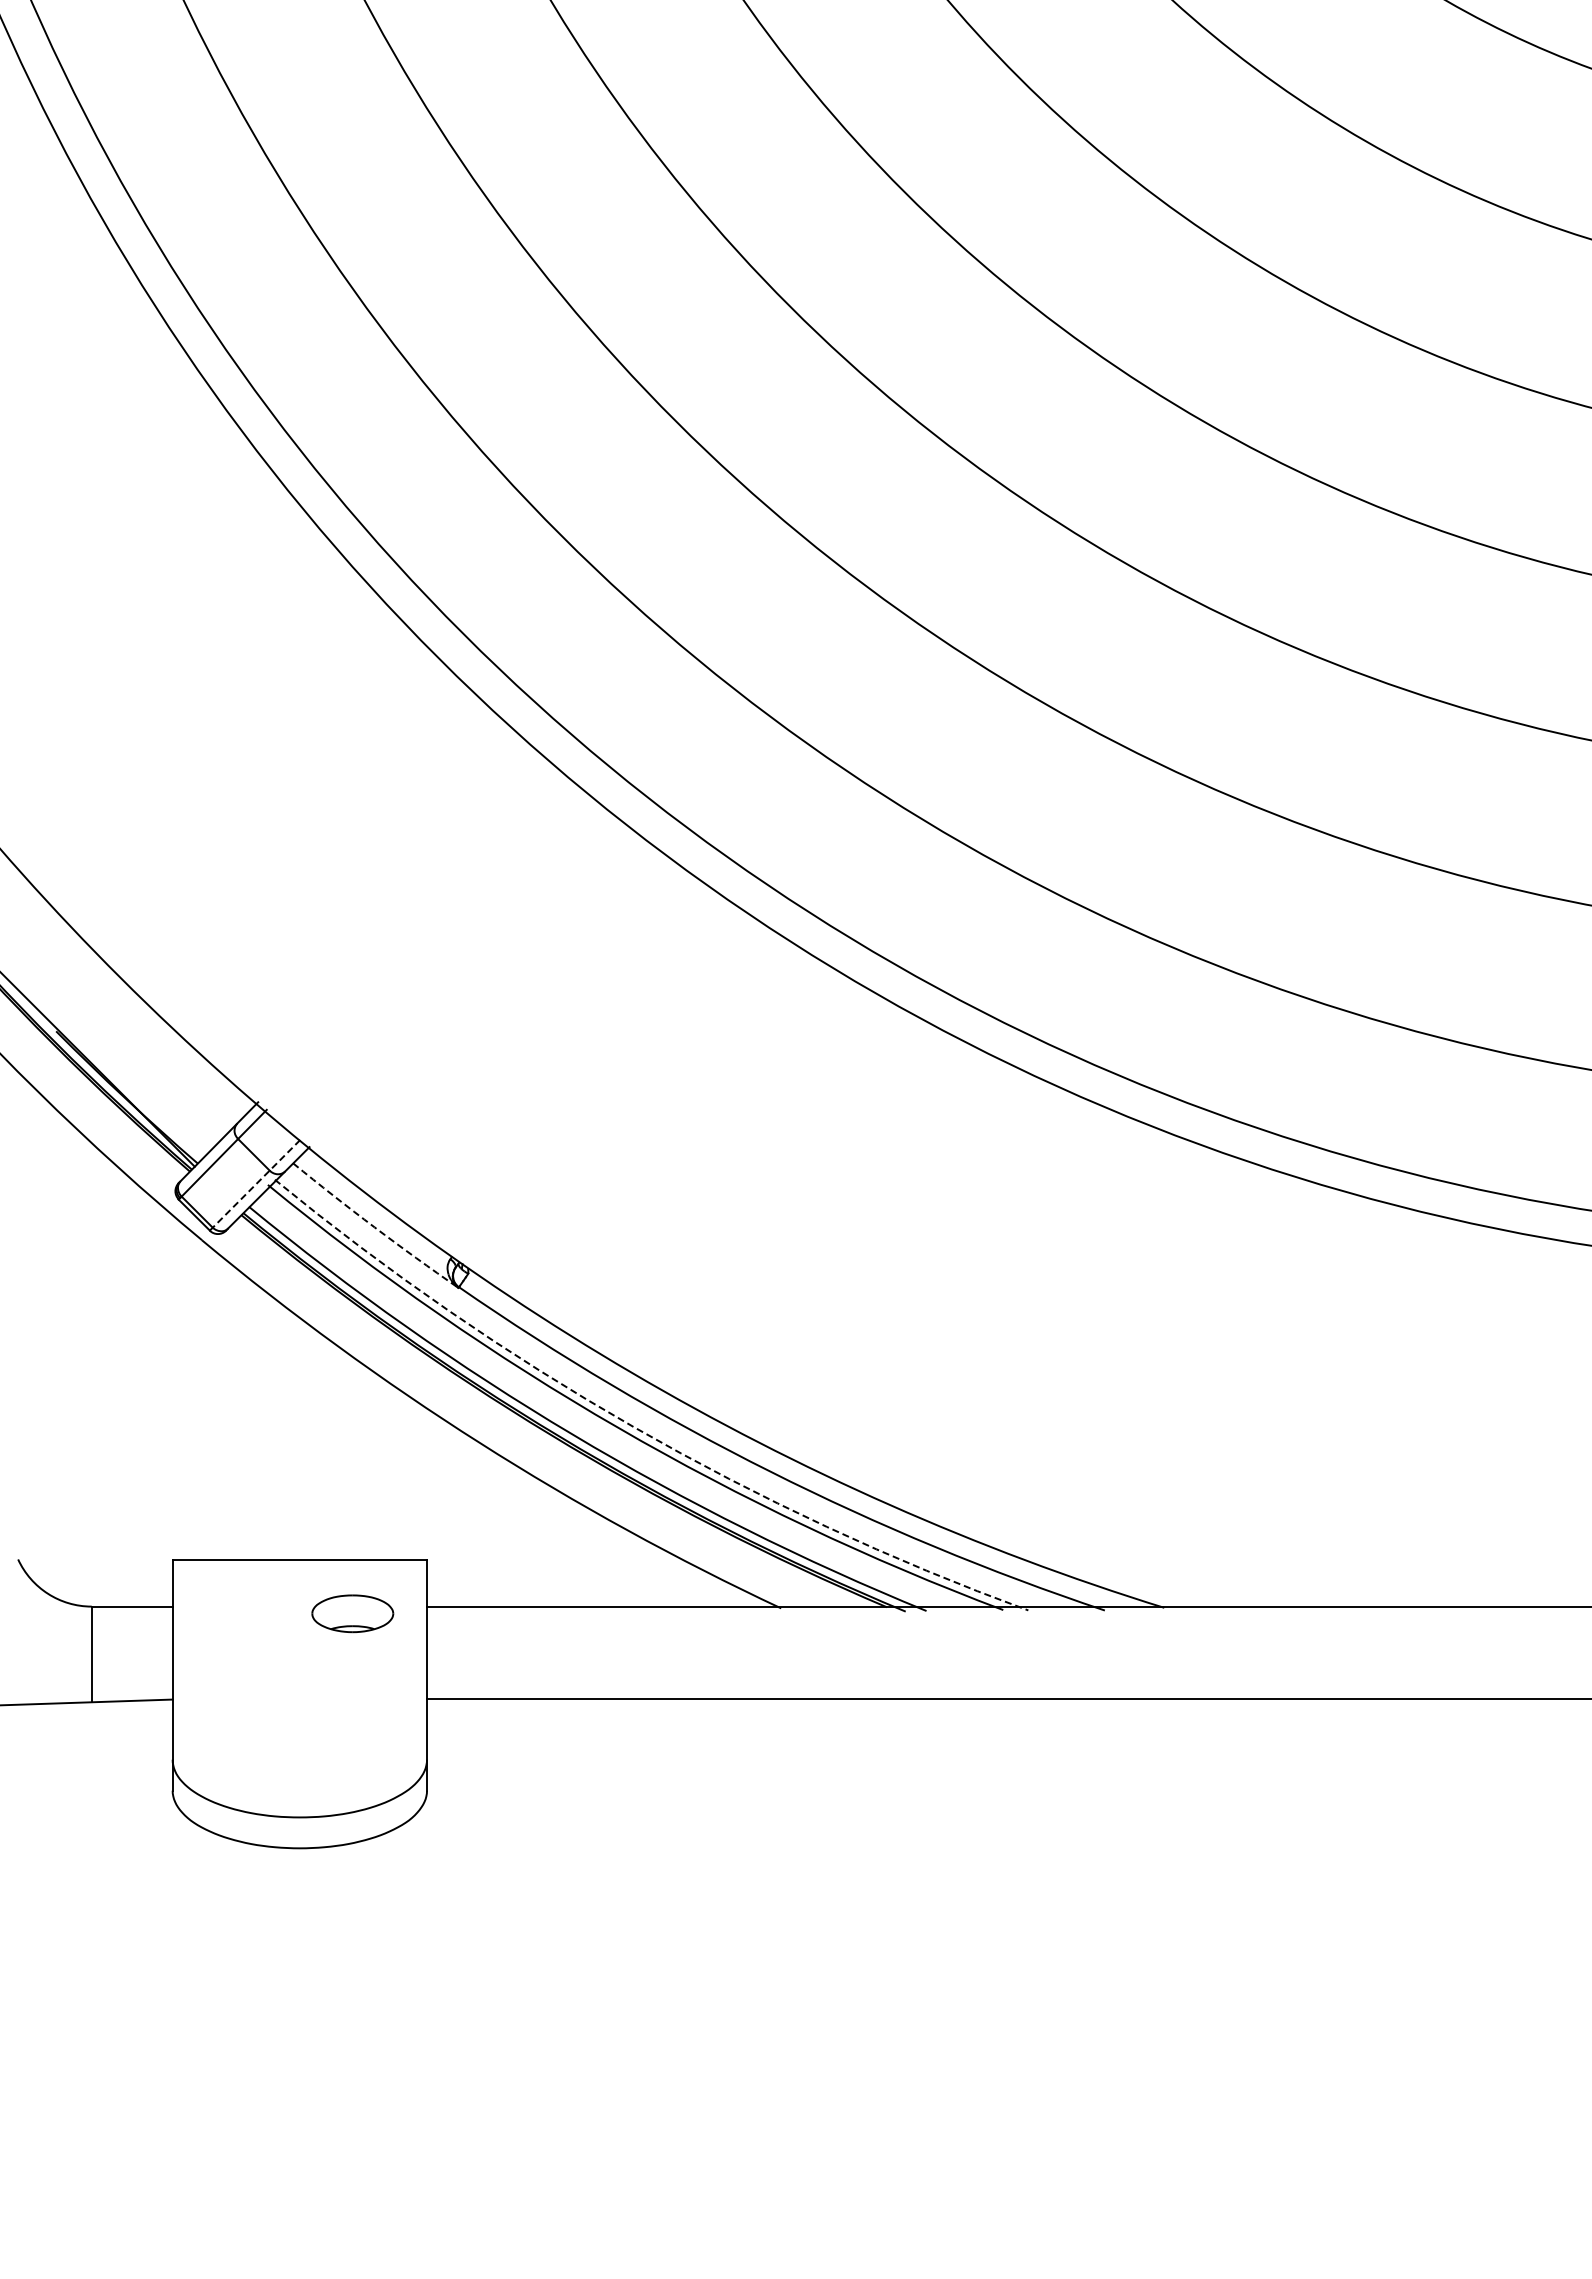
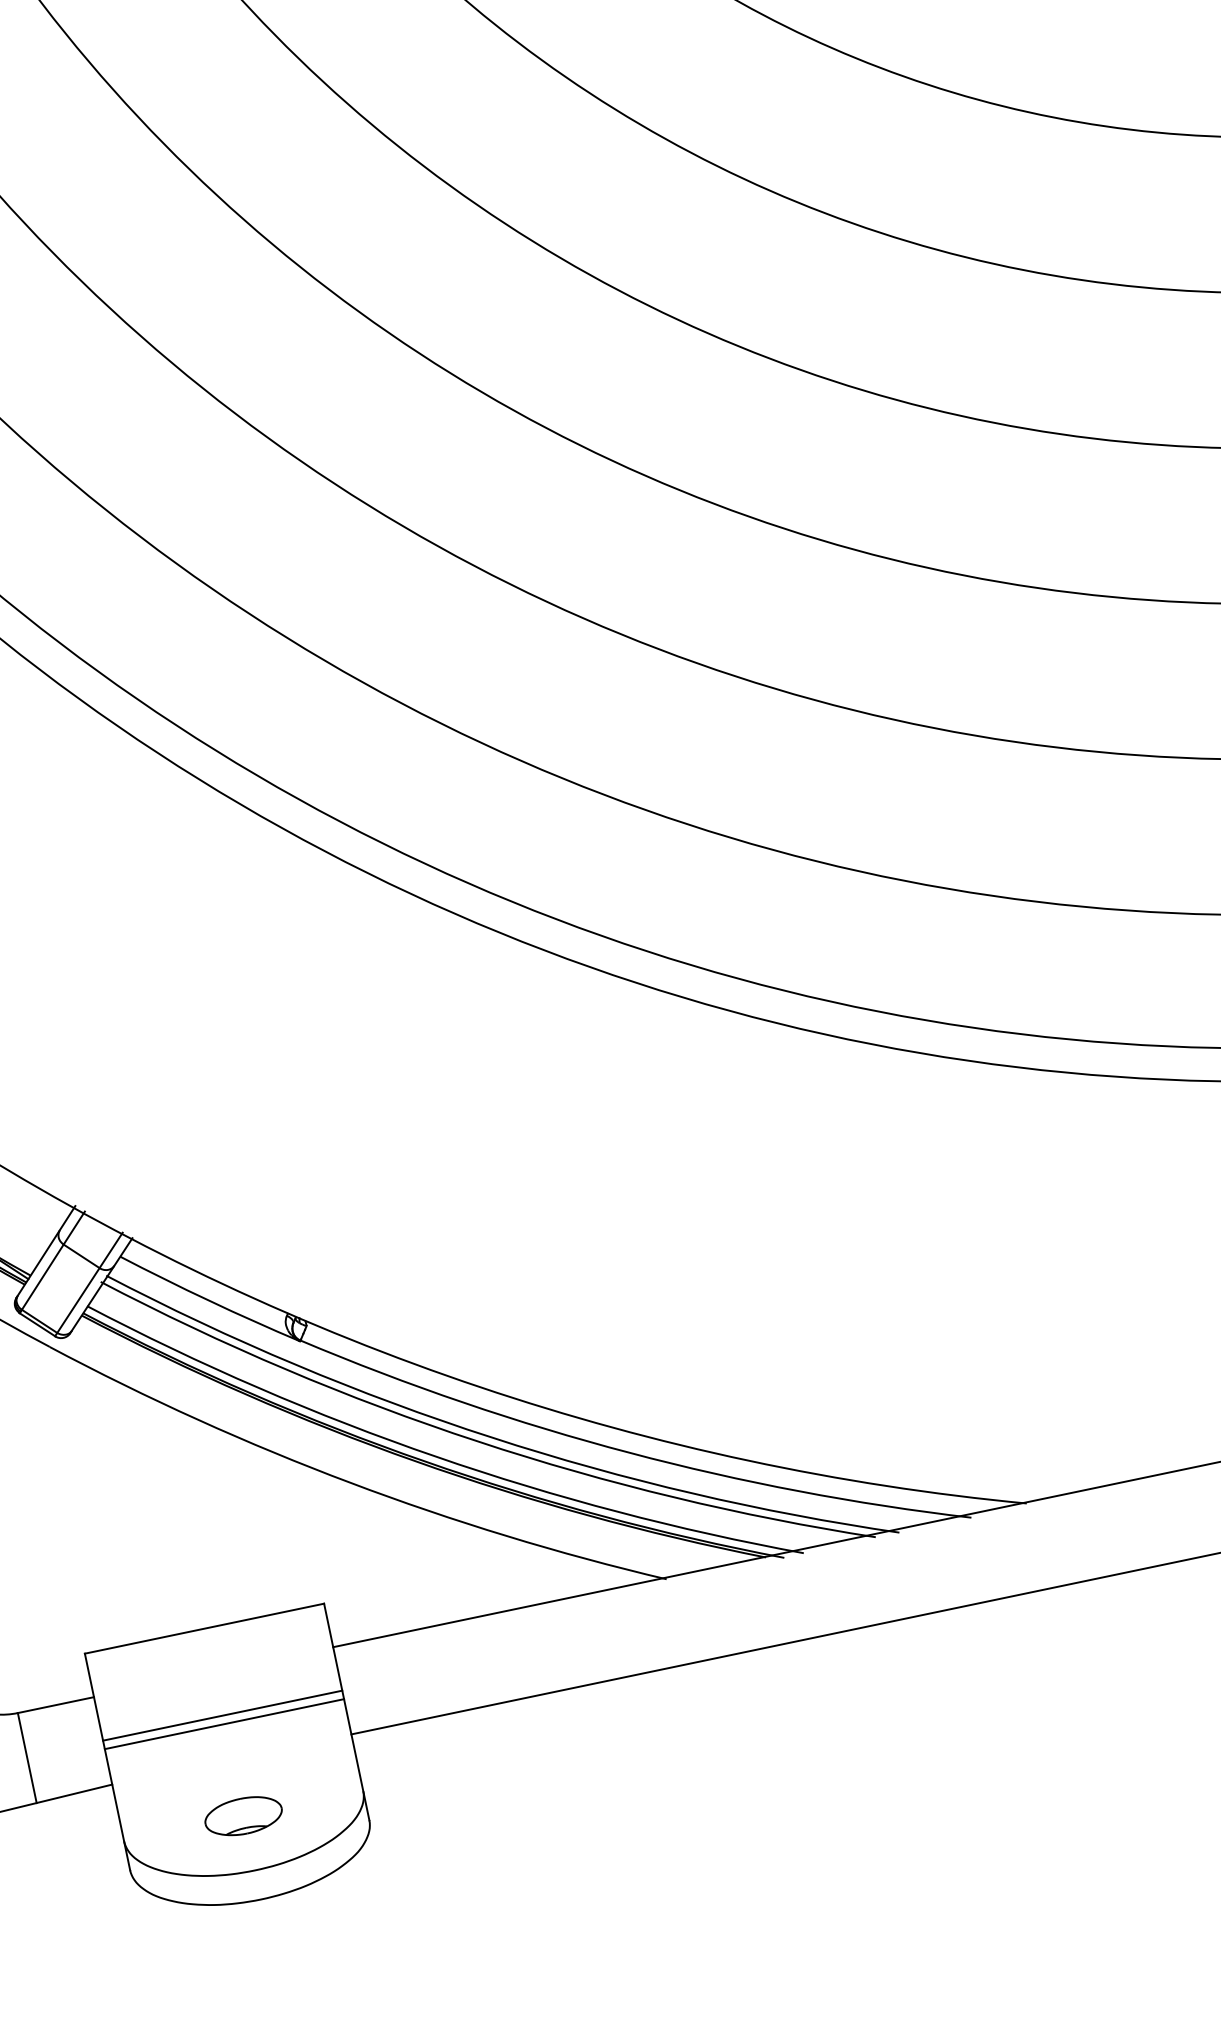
line: (255, 1184) -> (88, 1283), dashed -> solid
arc: (374, 1227) -> (209, 1300), dashed -> solid
arc: (633, 1426) -> (491, 1437), dashed -> solid
part: (352, 1613) -> (243, 1816), moved
line: (299, 1652) -> (222, 1715), added
line: (299, 1661) -> (224, 1723), added

